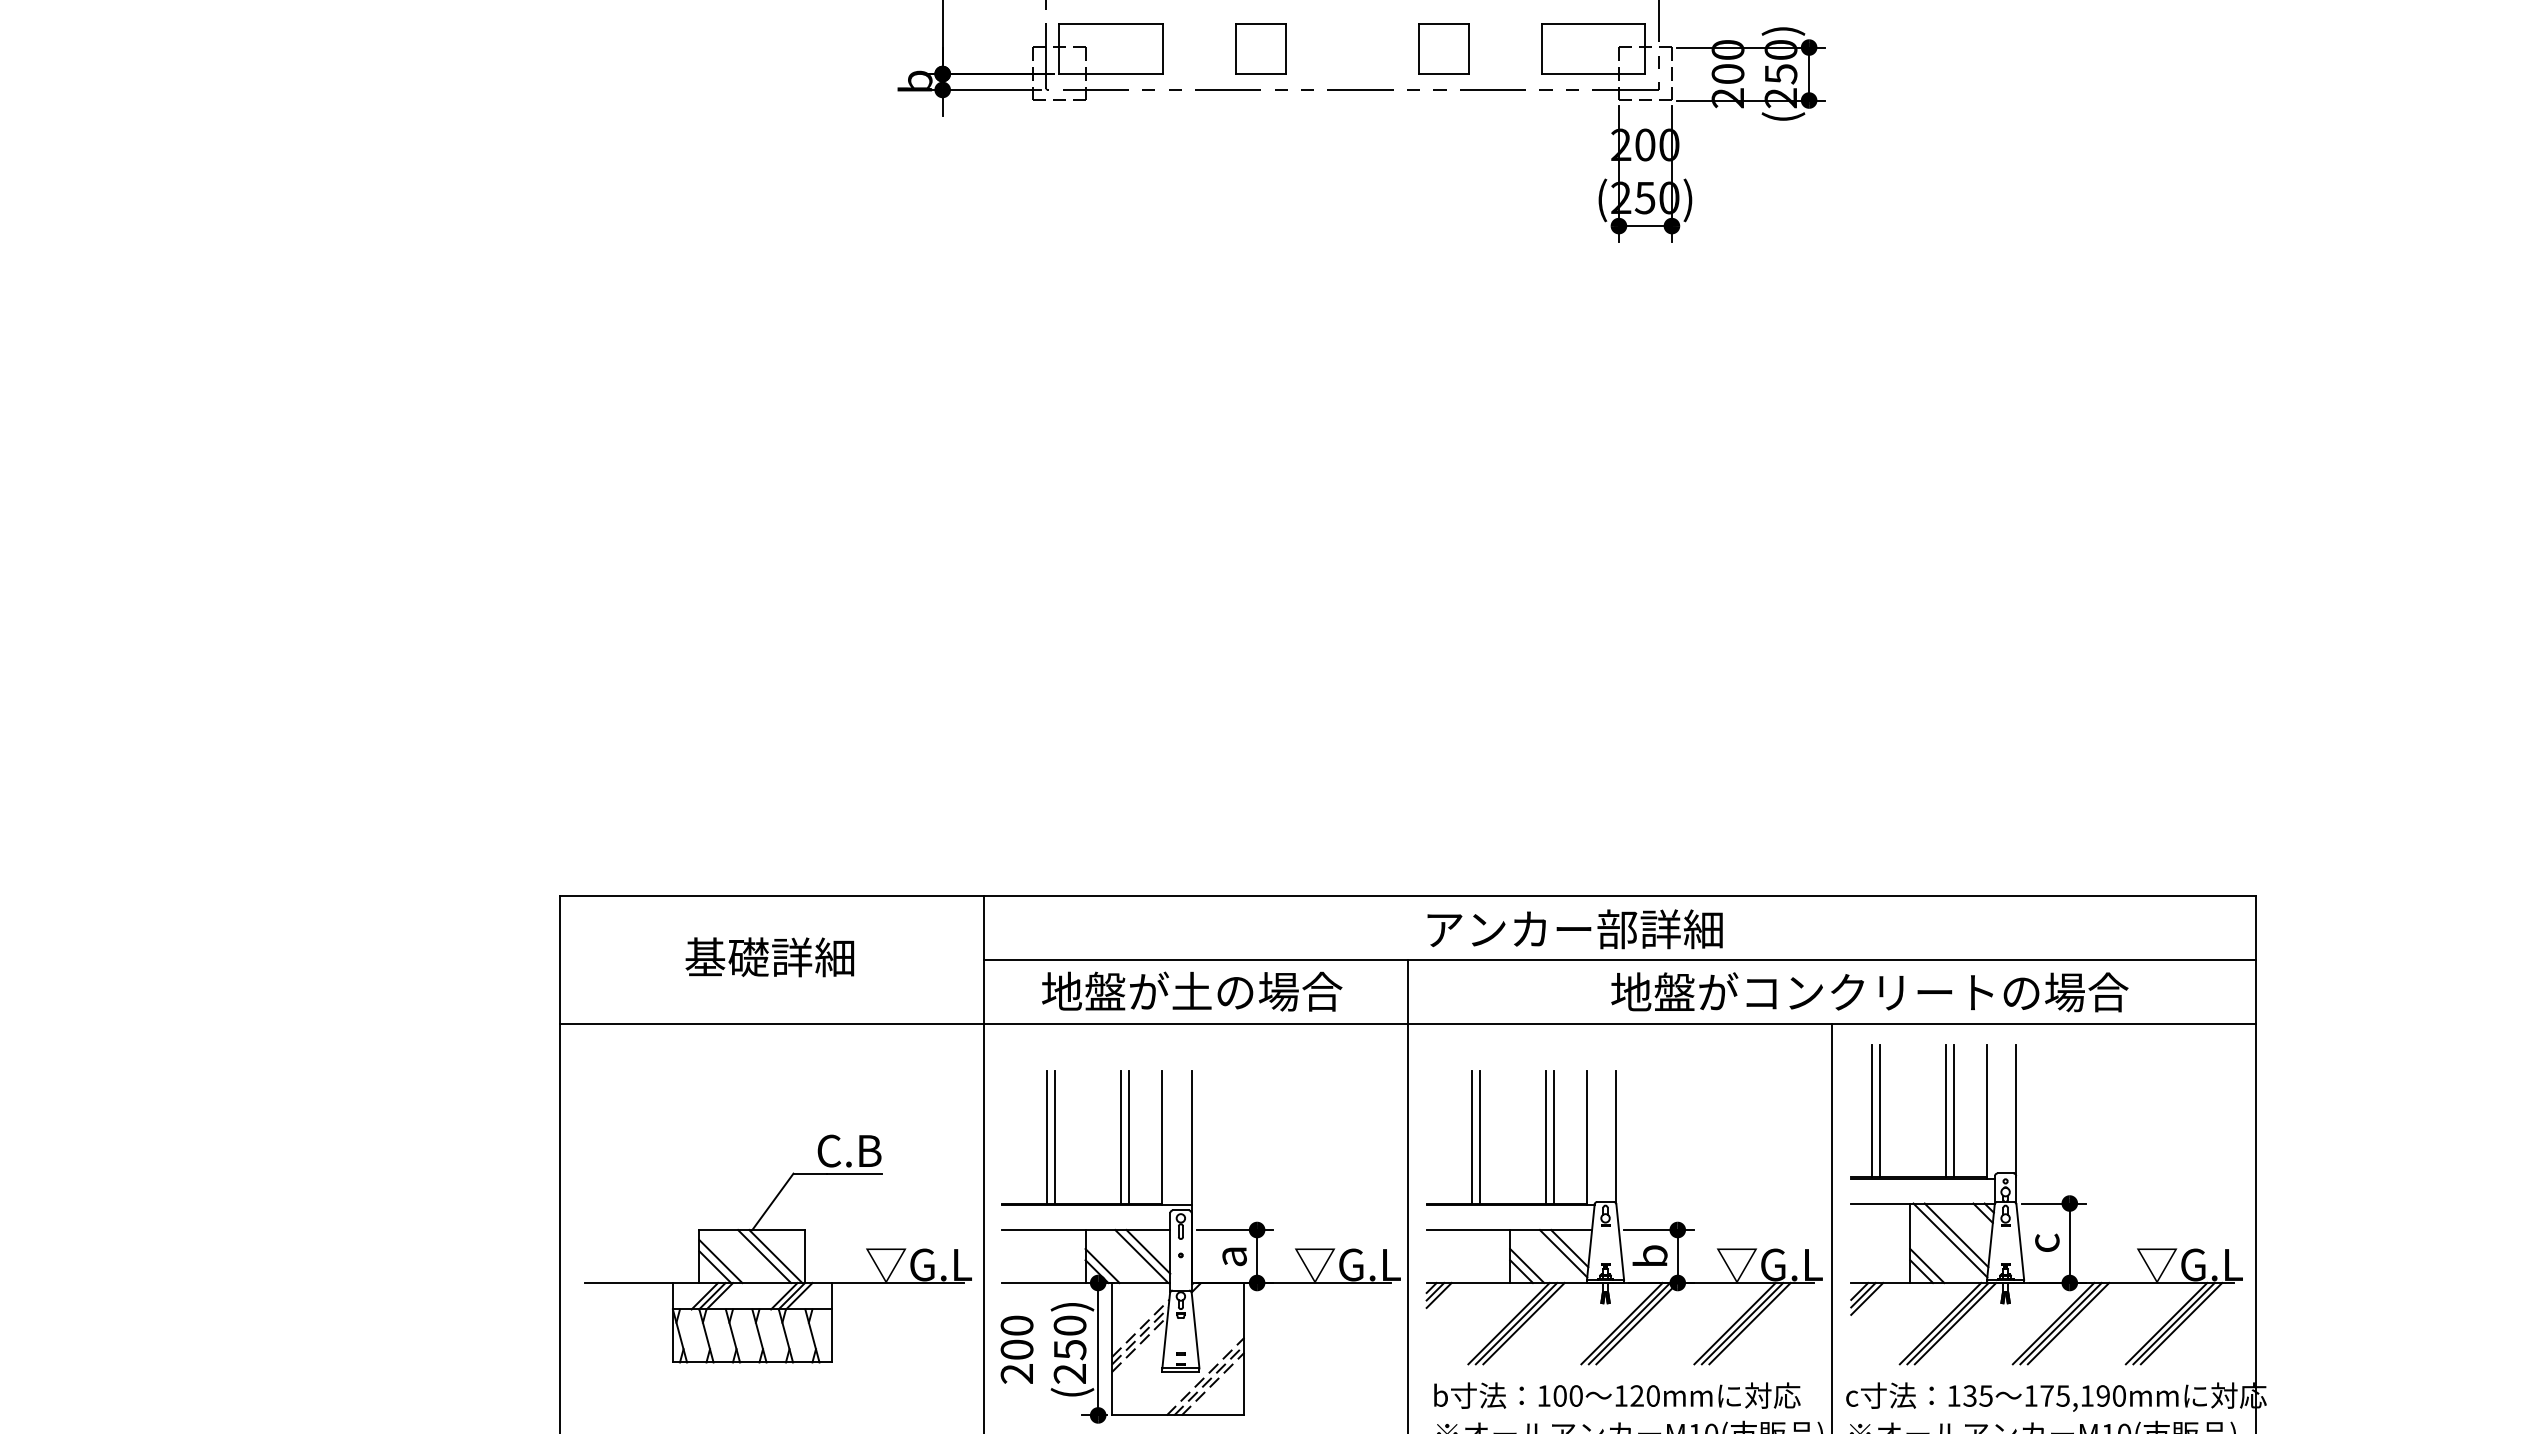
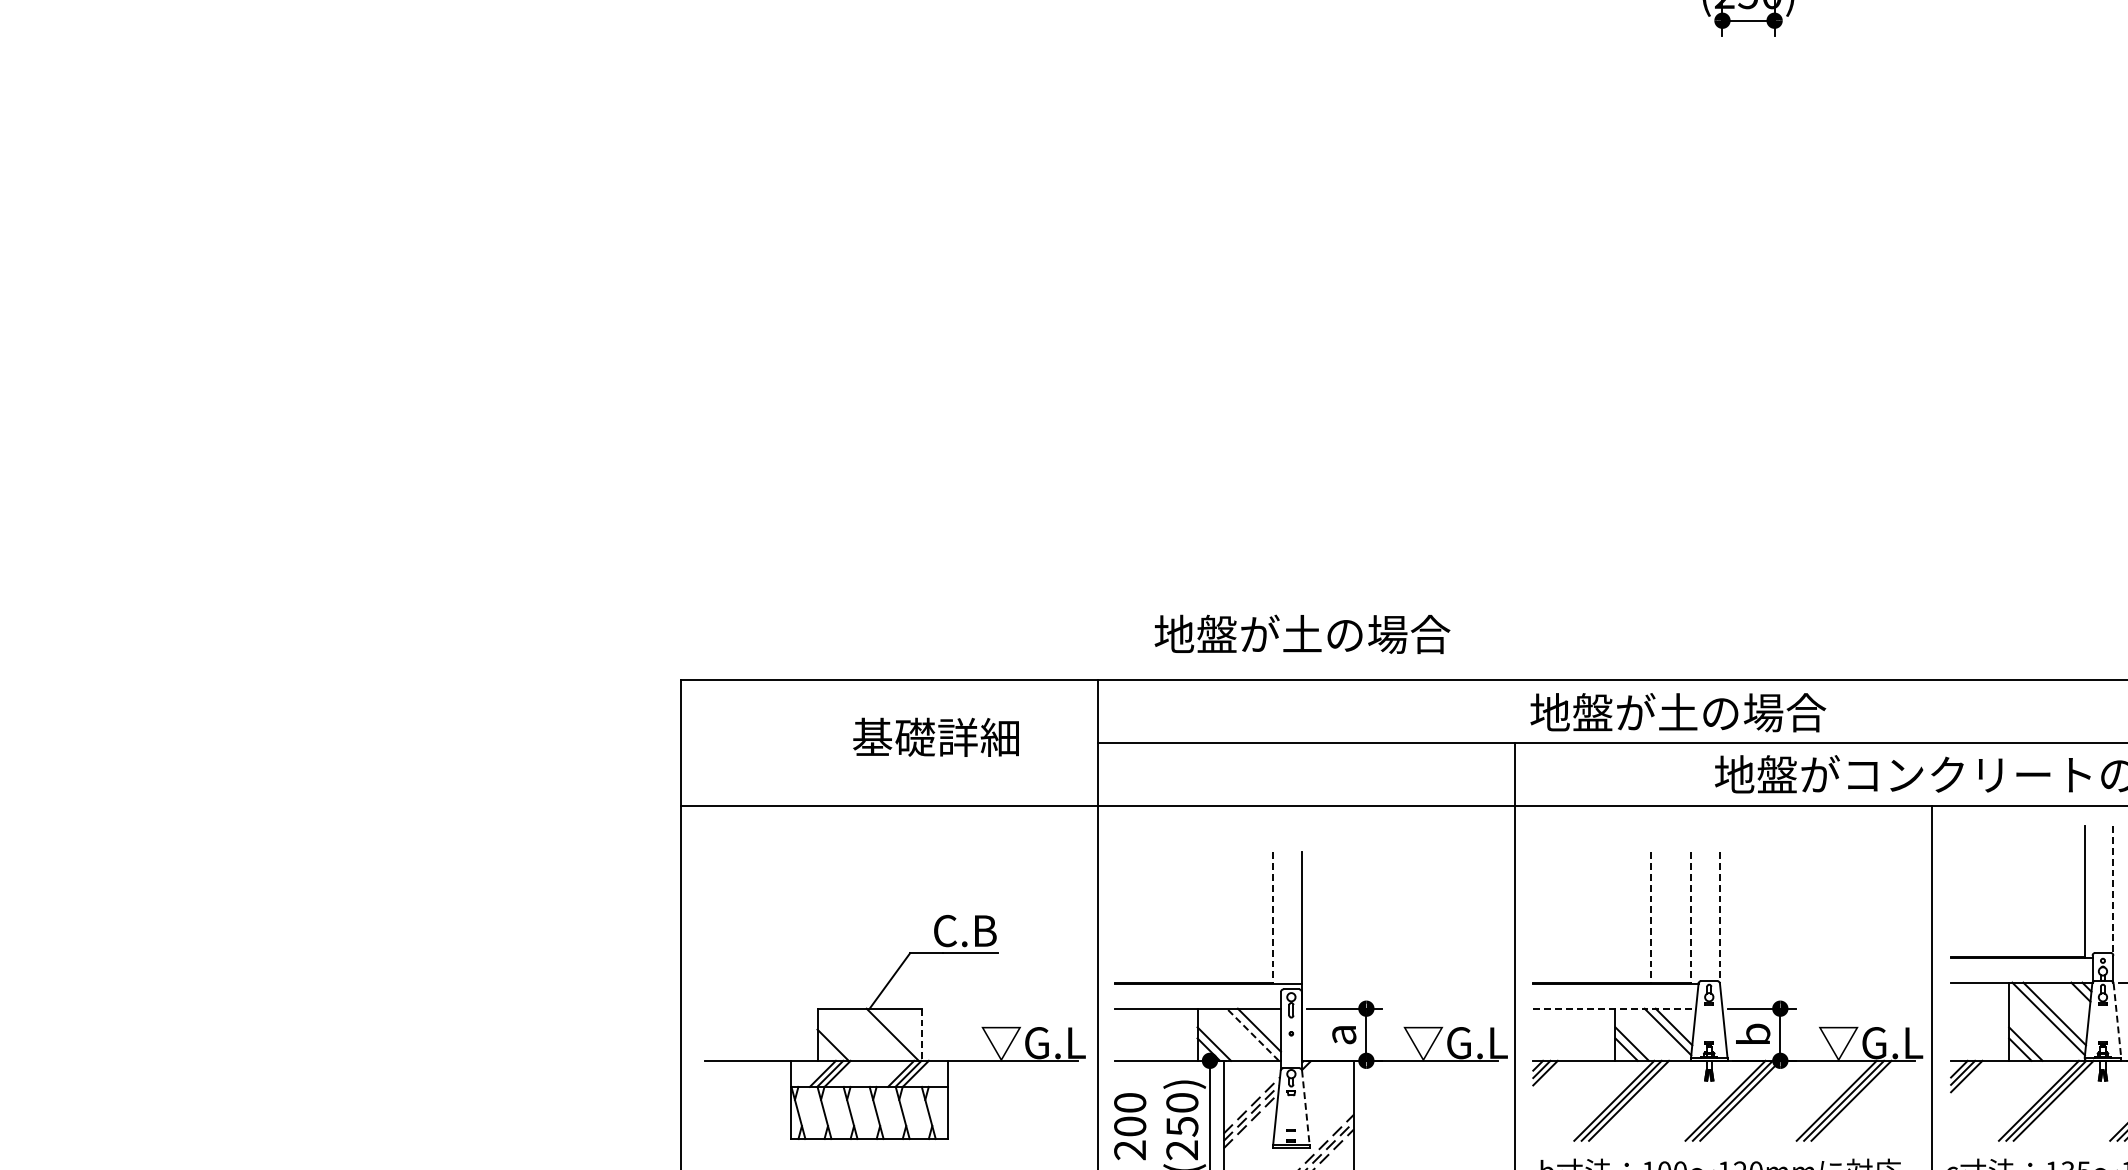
text: (1573, 929) -> (1677, 712), アンカー部詳細 -> 地盤が土の場合
text: (769, 957) -> (935, 737), moved
text: (1192, 991) -> (1302, 634), moved
line: (1871, 1110) -> (1971, 891), removed
line: (1879, 1110) -> (1978, 891), removed
line: (1946, 1110) -> (2044, 891), removed
line: (1953, 1110) -> (2051, 891), removed
line: (2016, 1111) -> (2113, 892), solid -> dashed
line: (1047, 1137) -> (1160, 917), removed
line: (1055, 1137) -> (1167, 917), removed
line: (1121, 1137) -> (1232, 917), removed
line: (1129, 1137) -> (1240, 917), removed
line: (1471, 1137) -> (1577, 917), removed
line: (1479, 1137) -> (1585, 917), removed
line: (1545, 1137) -> (1650, 917), solid -> dashed
line: (1553, 1137) -> (1658, 917), removed
line: (1616, 1137) -> (1720, 917), solid -> dashed
line: (1162, 1138) -> (1273, 918), solid -> dashed
line: (1586, 1138) -> (1690, 918), solid -> dashed
line: (1509, 1230) -> (1614, 1009), solid -> dashed
line: (2020, 1242) -> (2117, 1020), solid -> dashed
line: (764, 1256) -> (881, 1034), removed
line: (1141, 1256) -> (1252, 1034), solid -> dashed
line: (805, 1257) -> (921, 1035), solid -> dashed
line: (720, 1261) -> (838, 1039), removed
line: (1195, 1330) -> (1305, 1107), solid -> dashed

